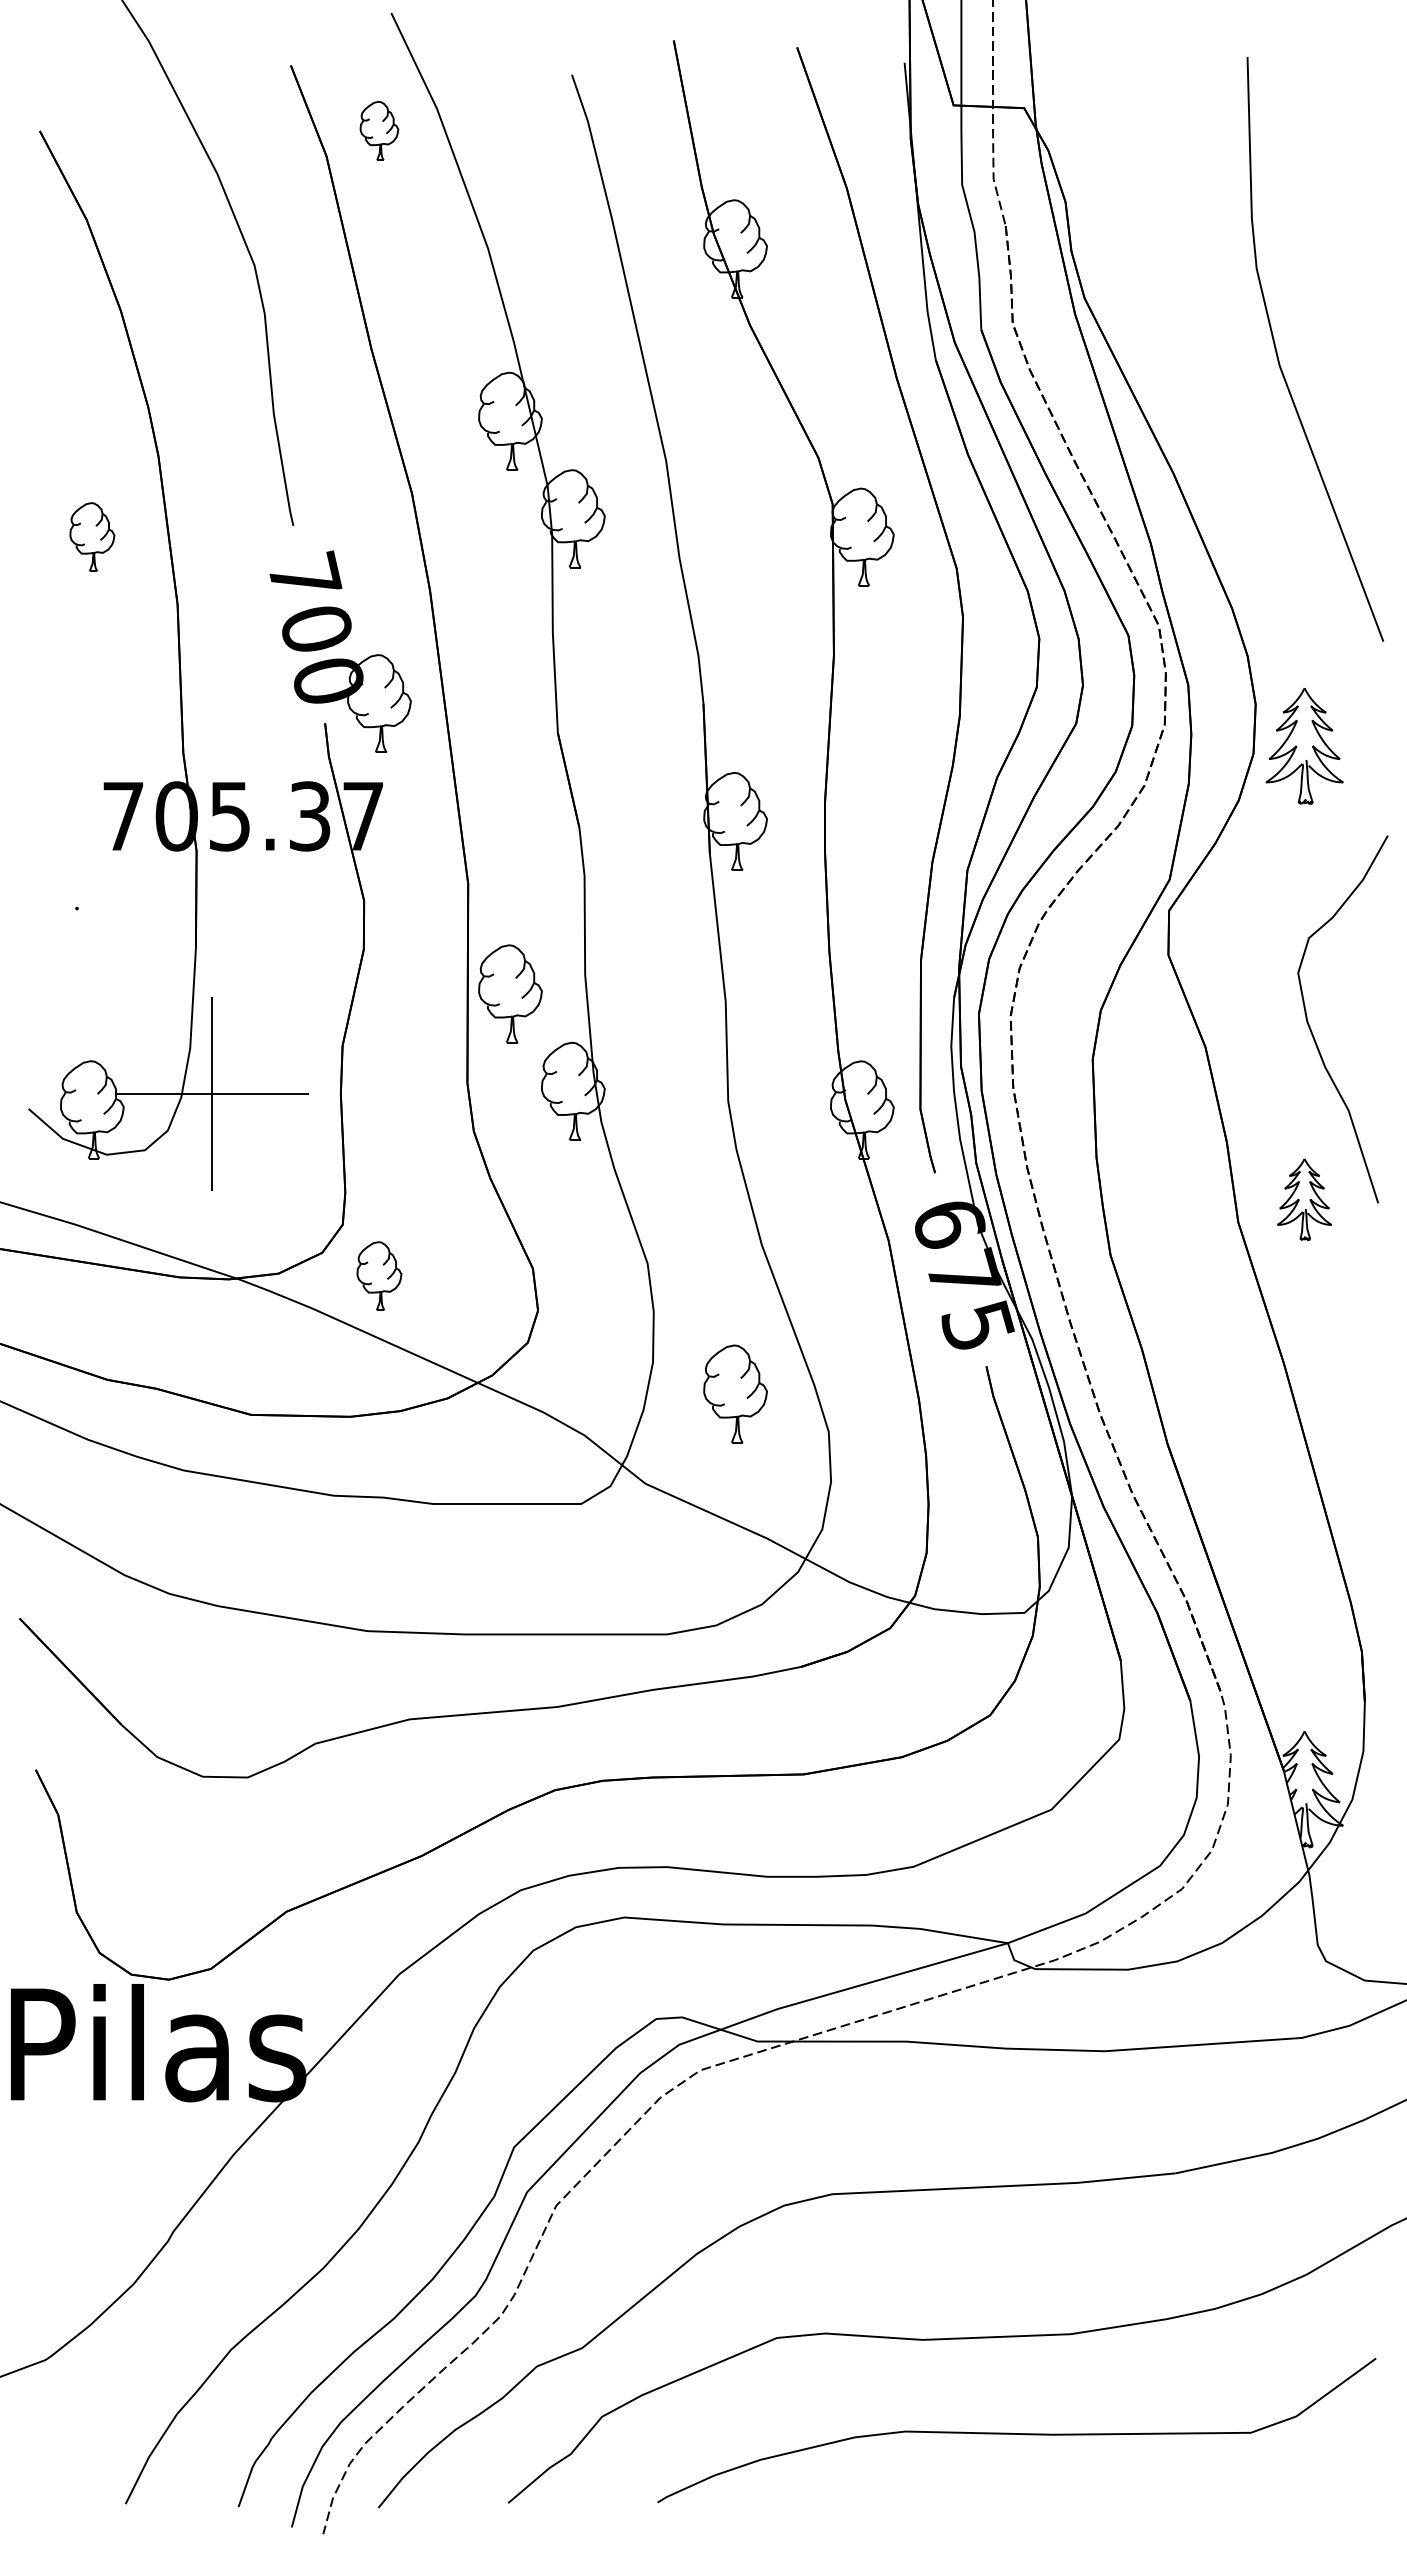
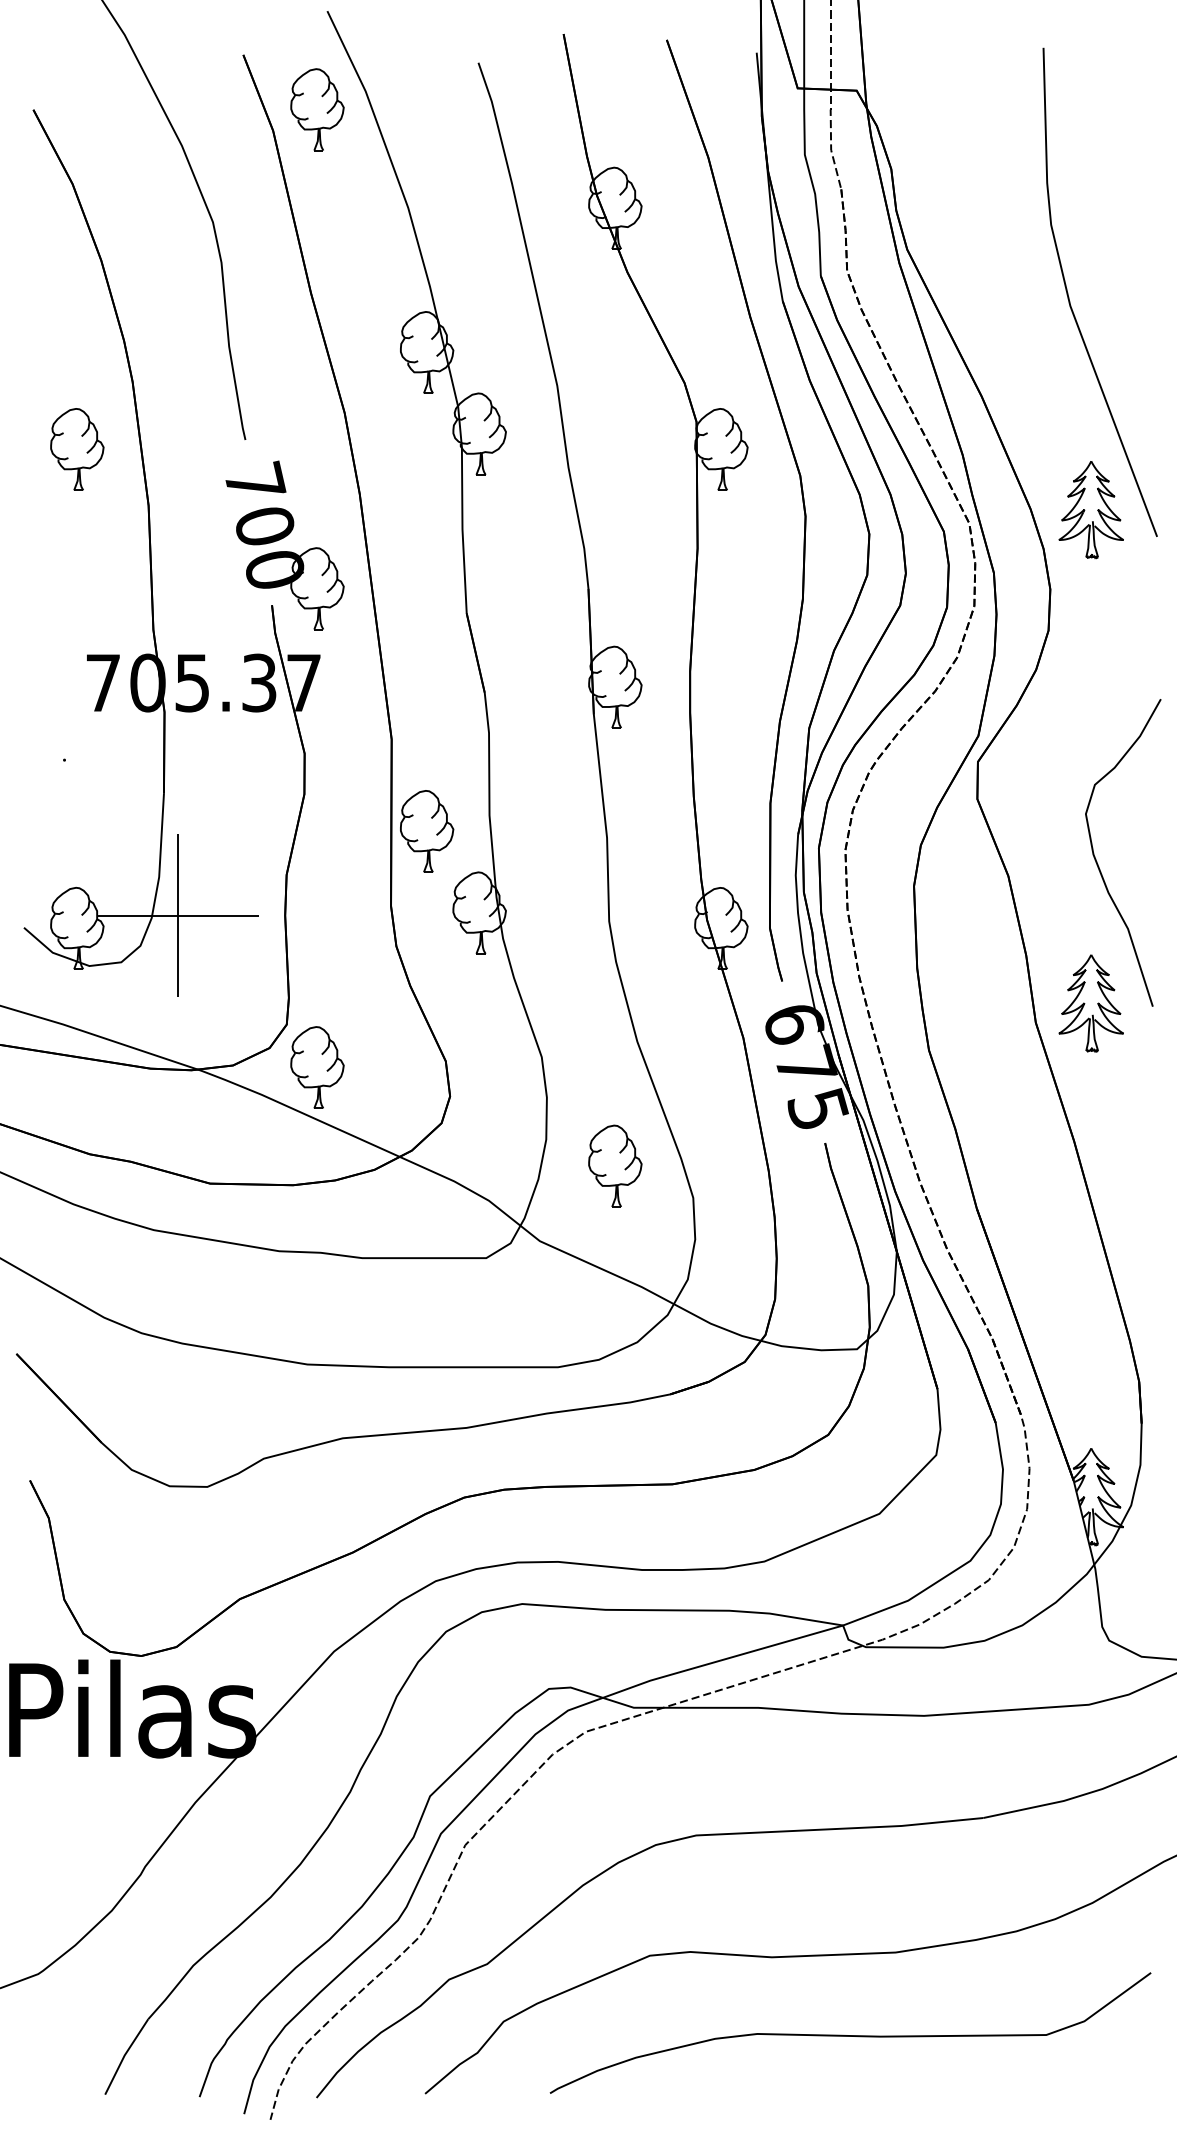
part: (379, 130) -> (317, 109), size x1.67
part: (92, 536) -> (77, 448), size x1.43
part: (1304, 746) -> (1091, 510), moved
part: (1304, 1199) -> (1091, 1003), size x1.43
part: (379, 1275) -> (317, 1067), size x1.43

